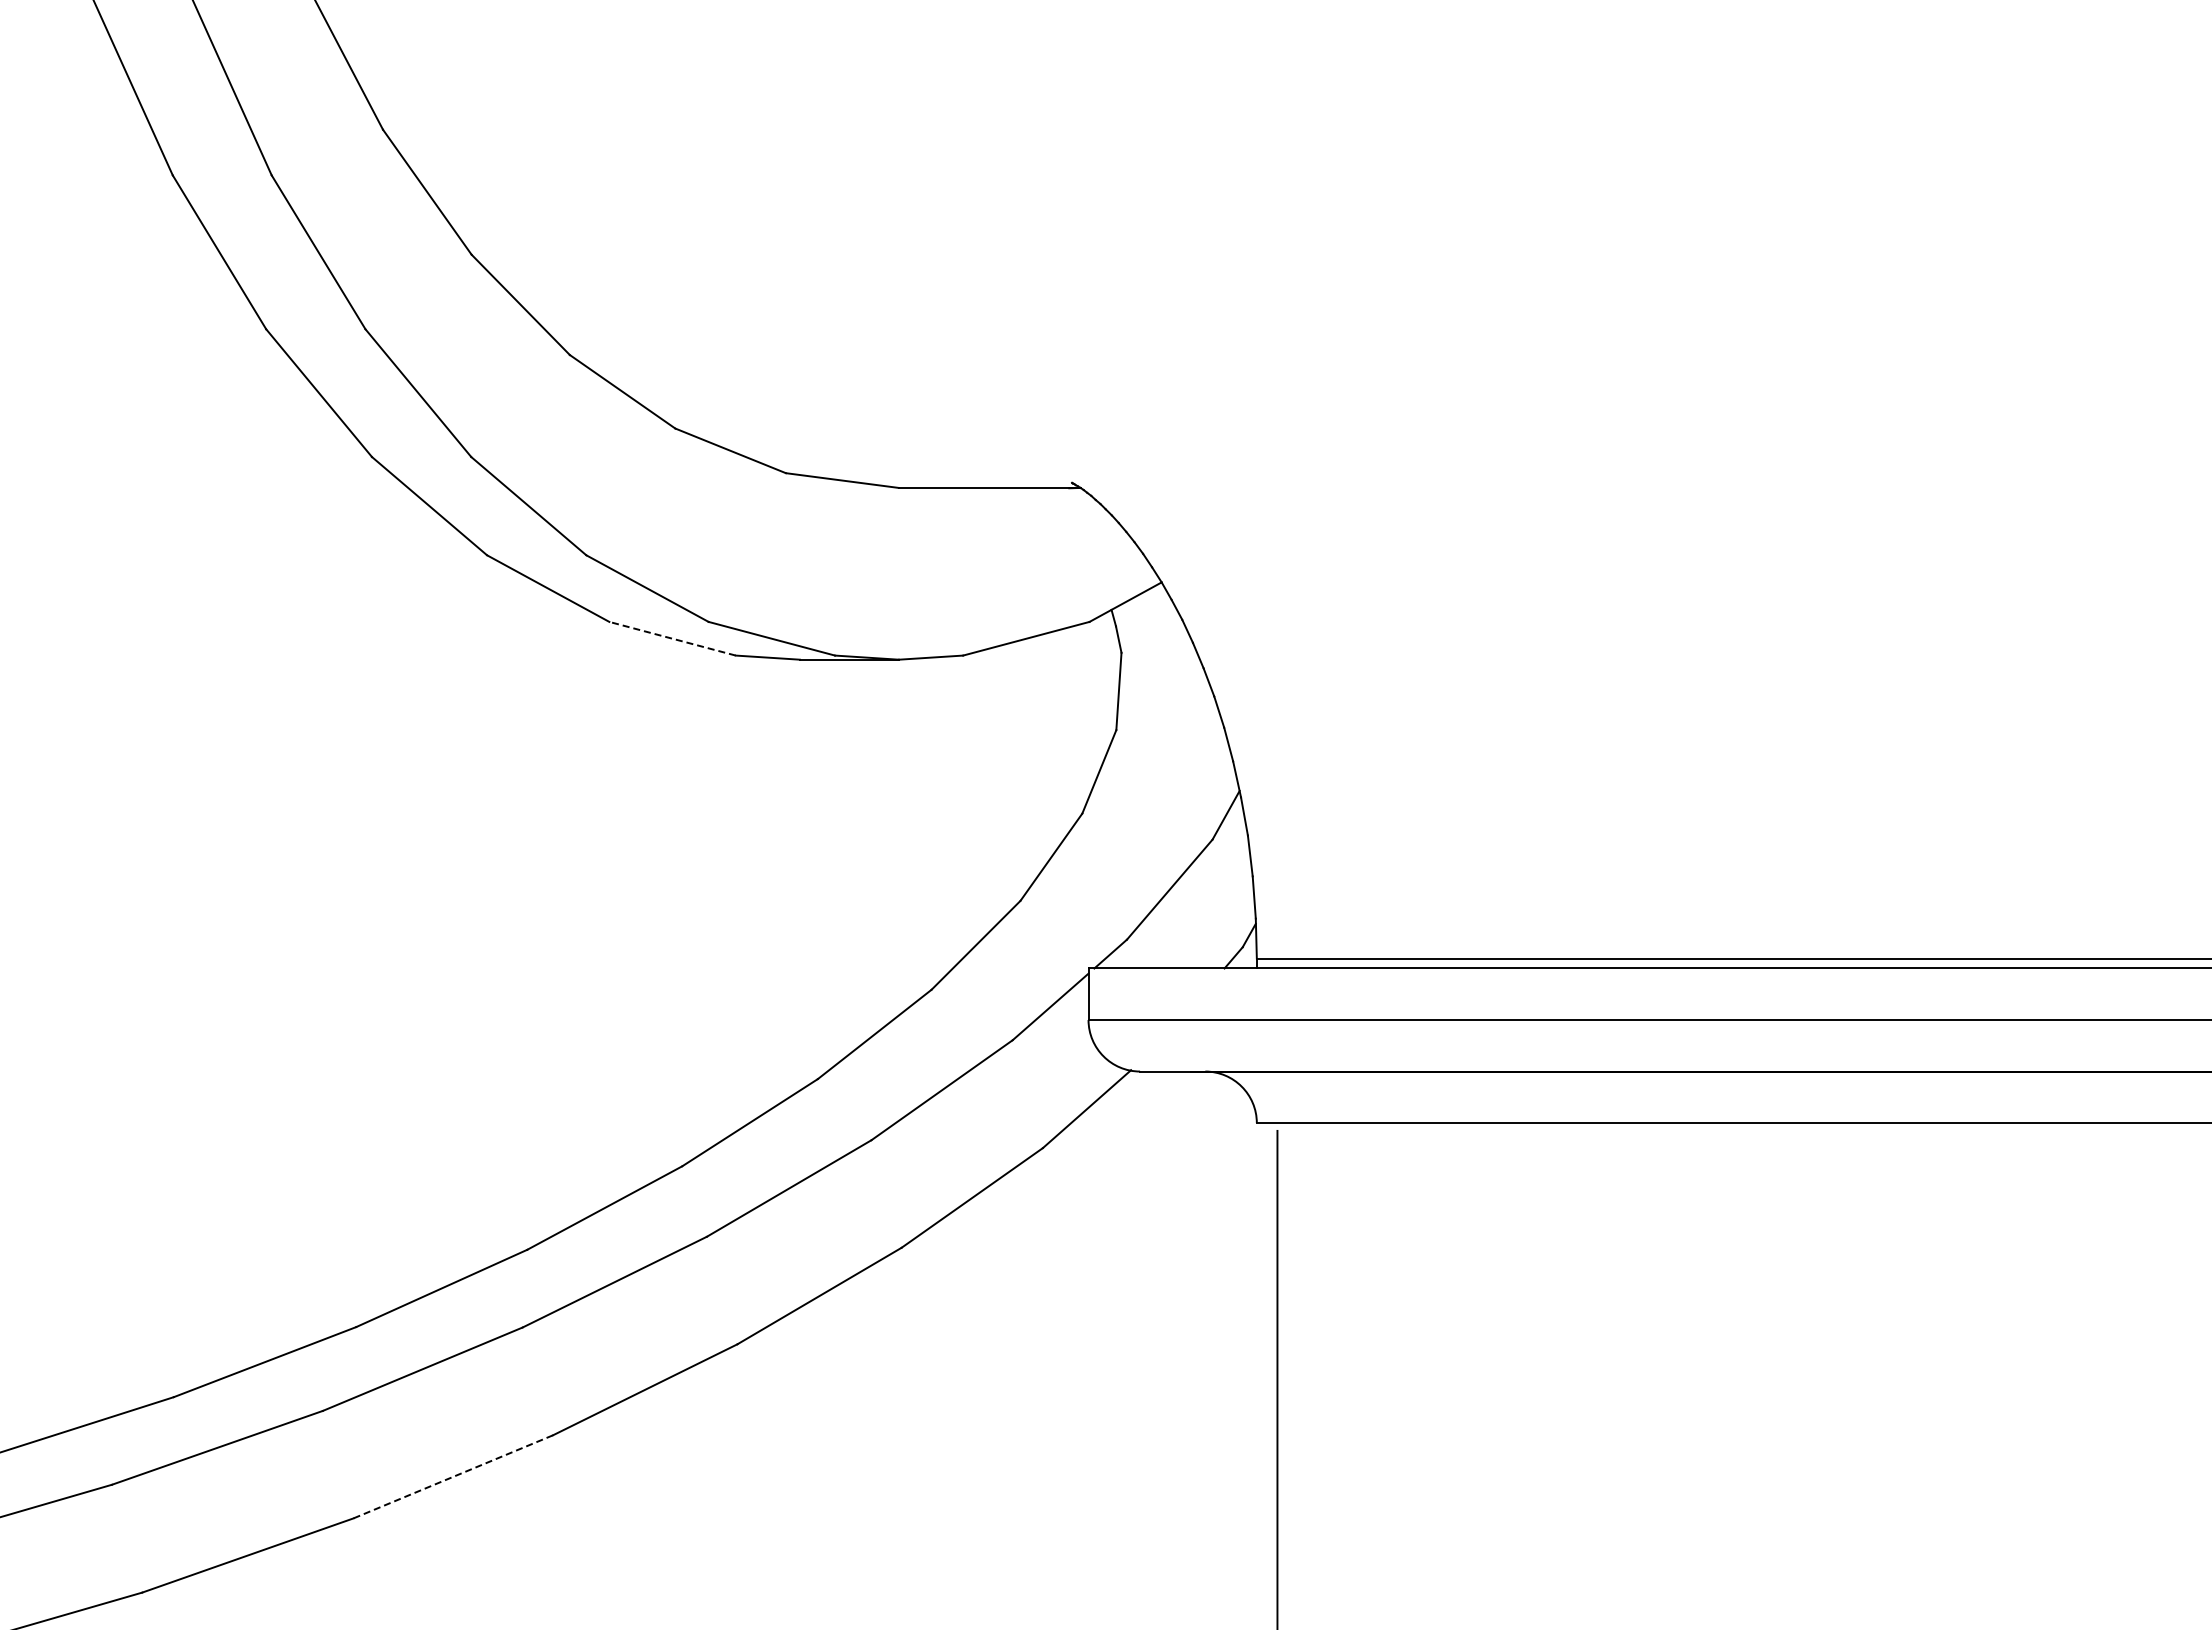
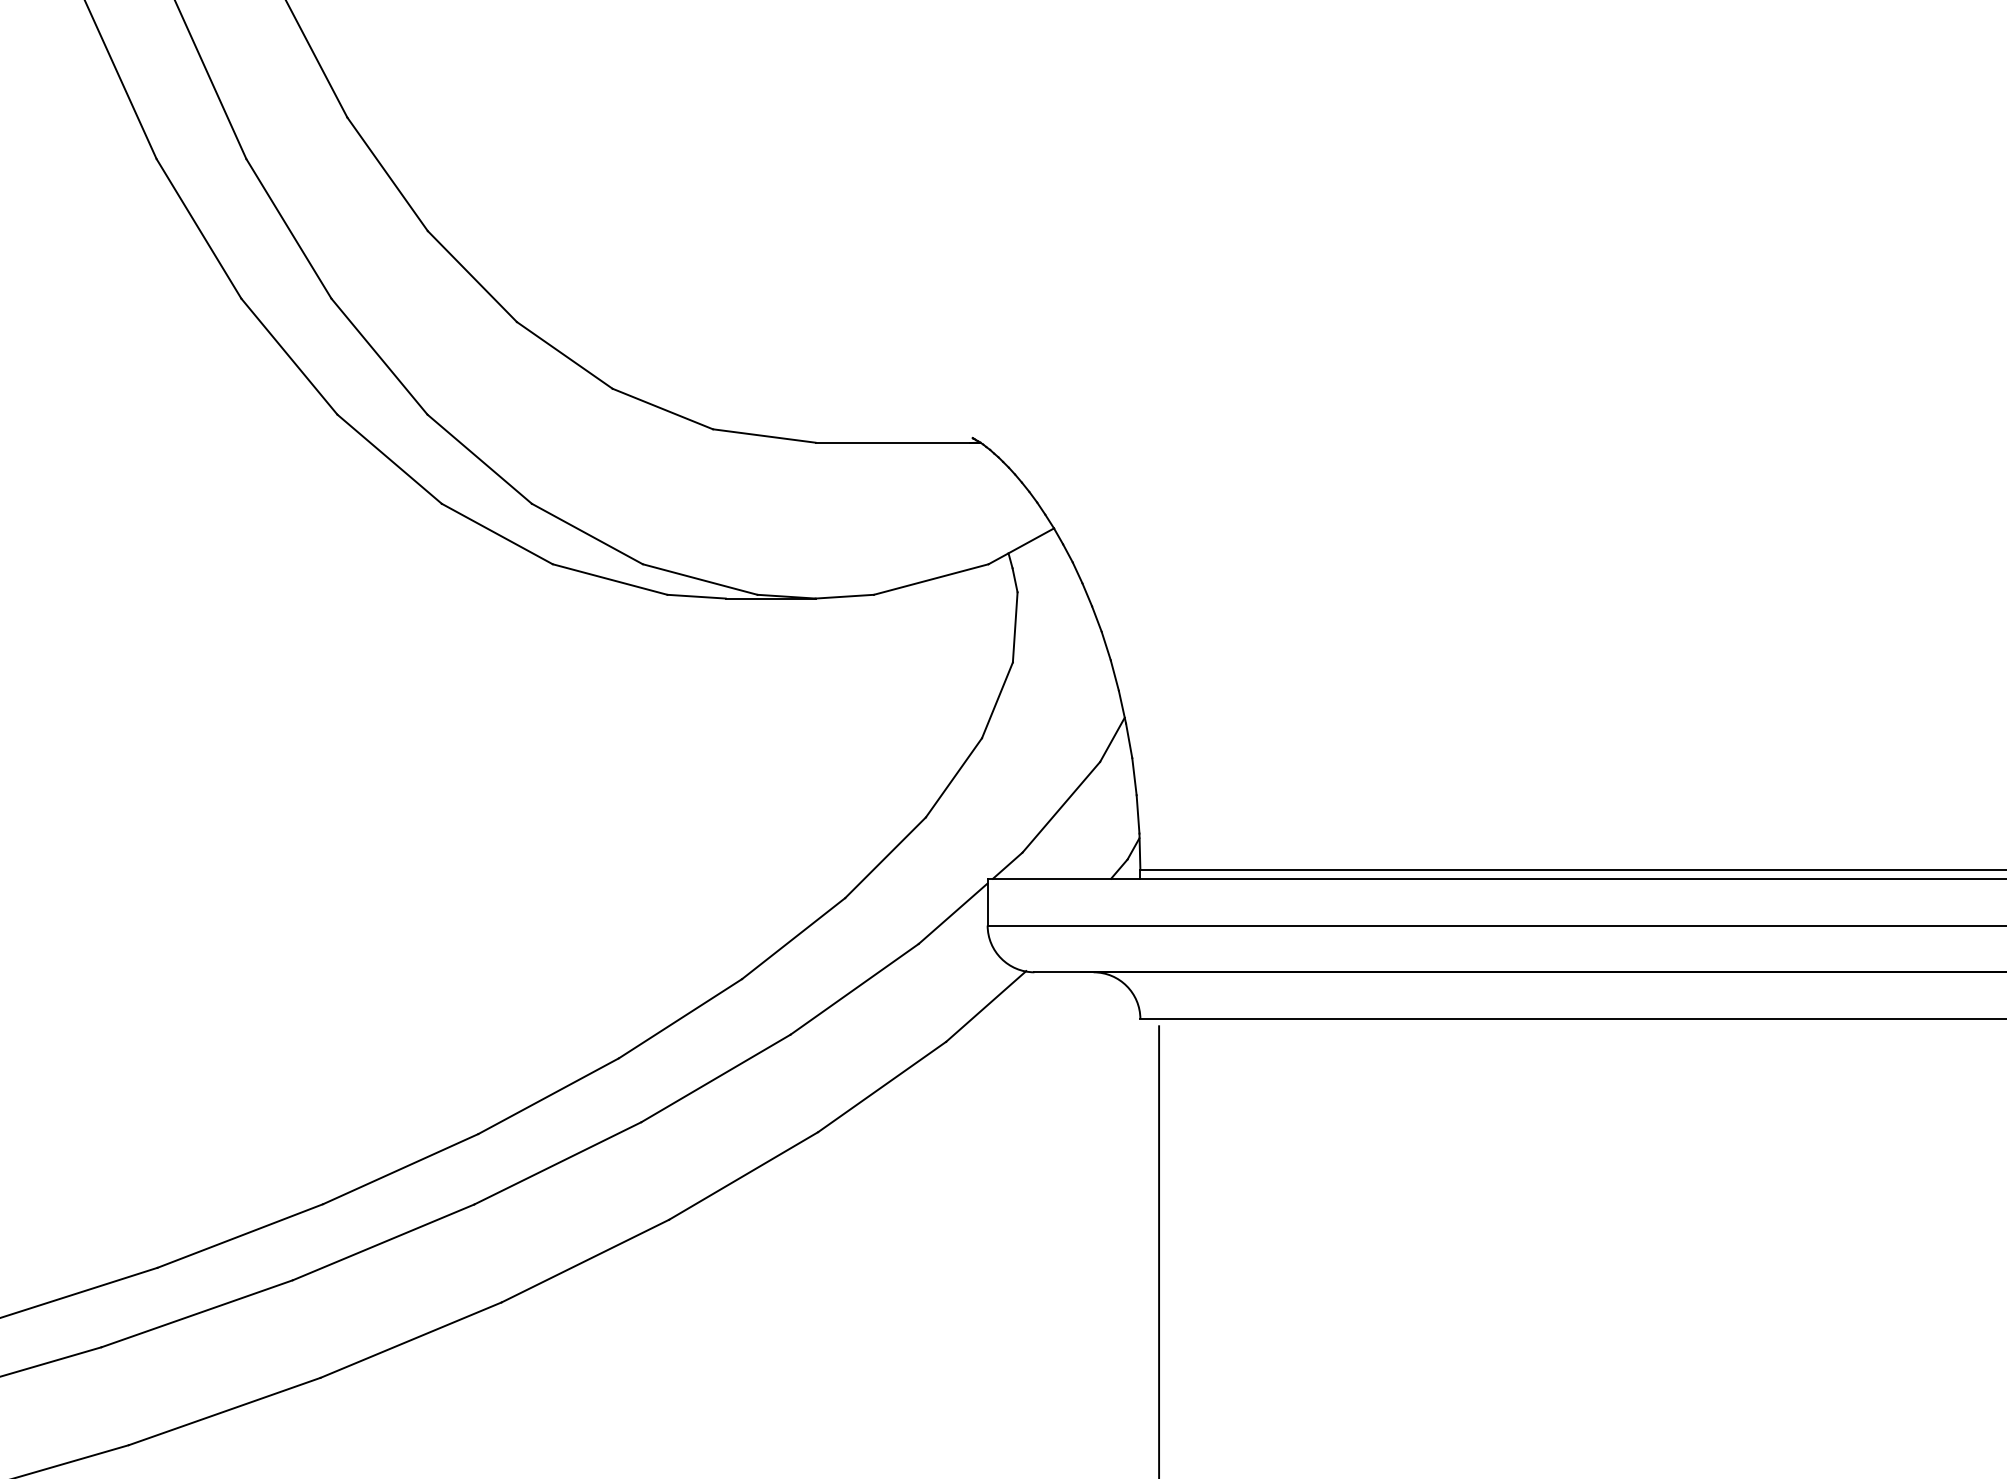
line: (672, 638) -> (610, 579), dashed -> solid
line: (452, 1477) -> (410, 1340), dashed -> solid

